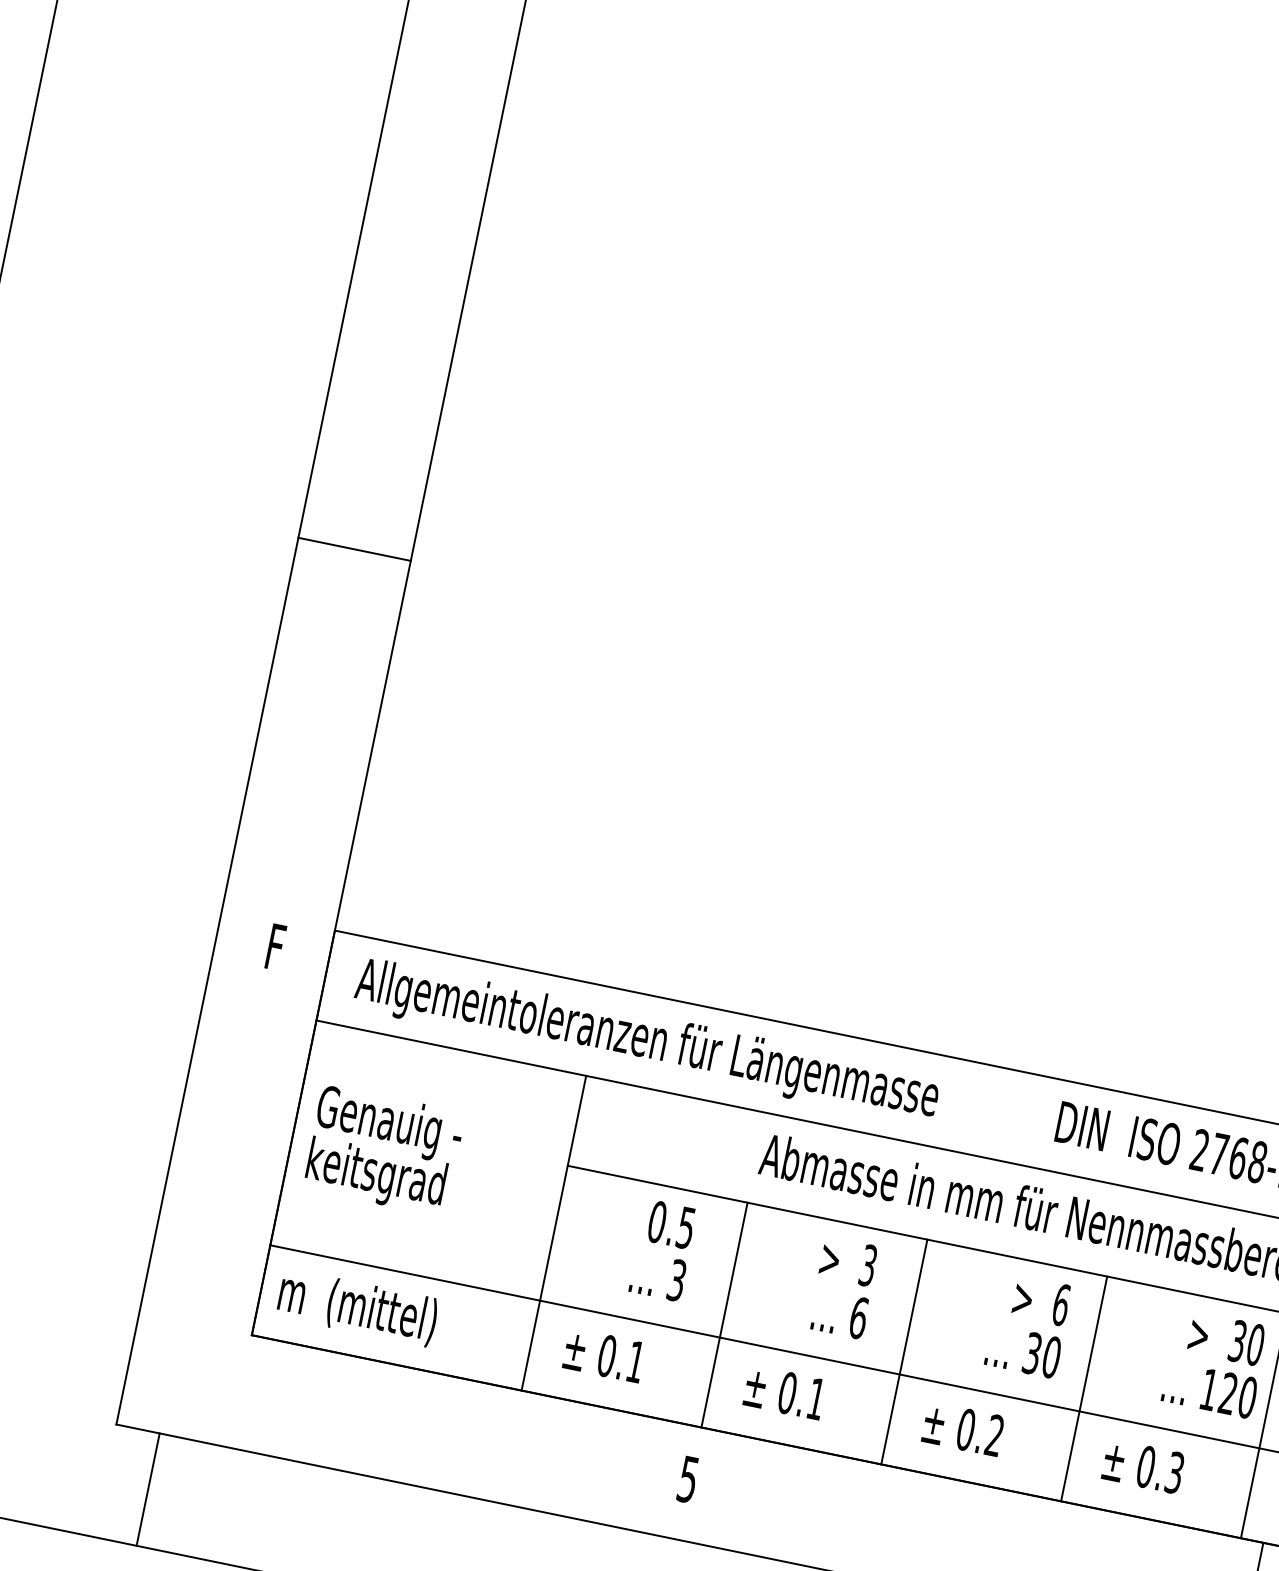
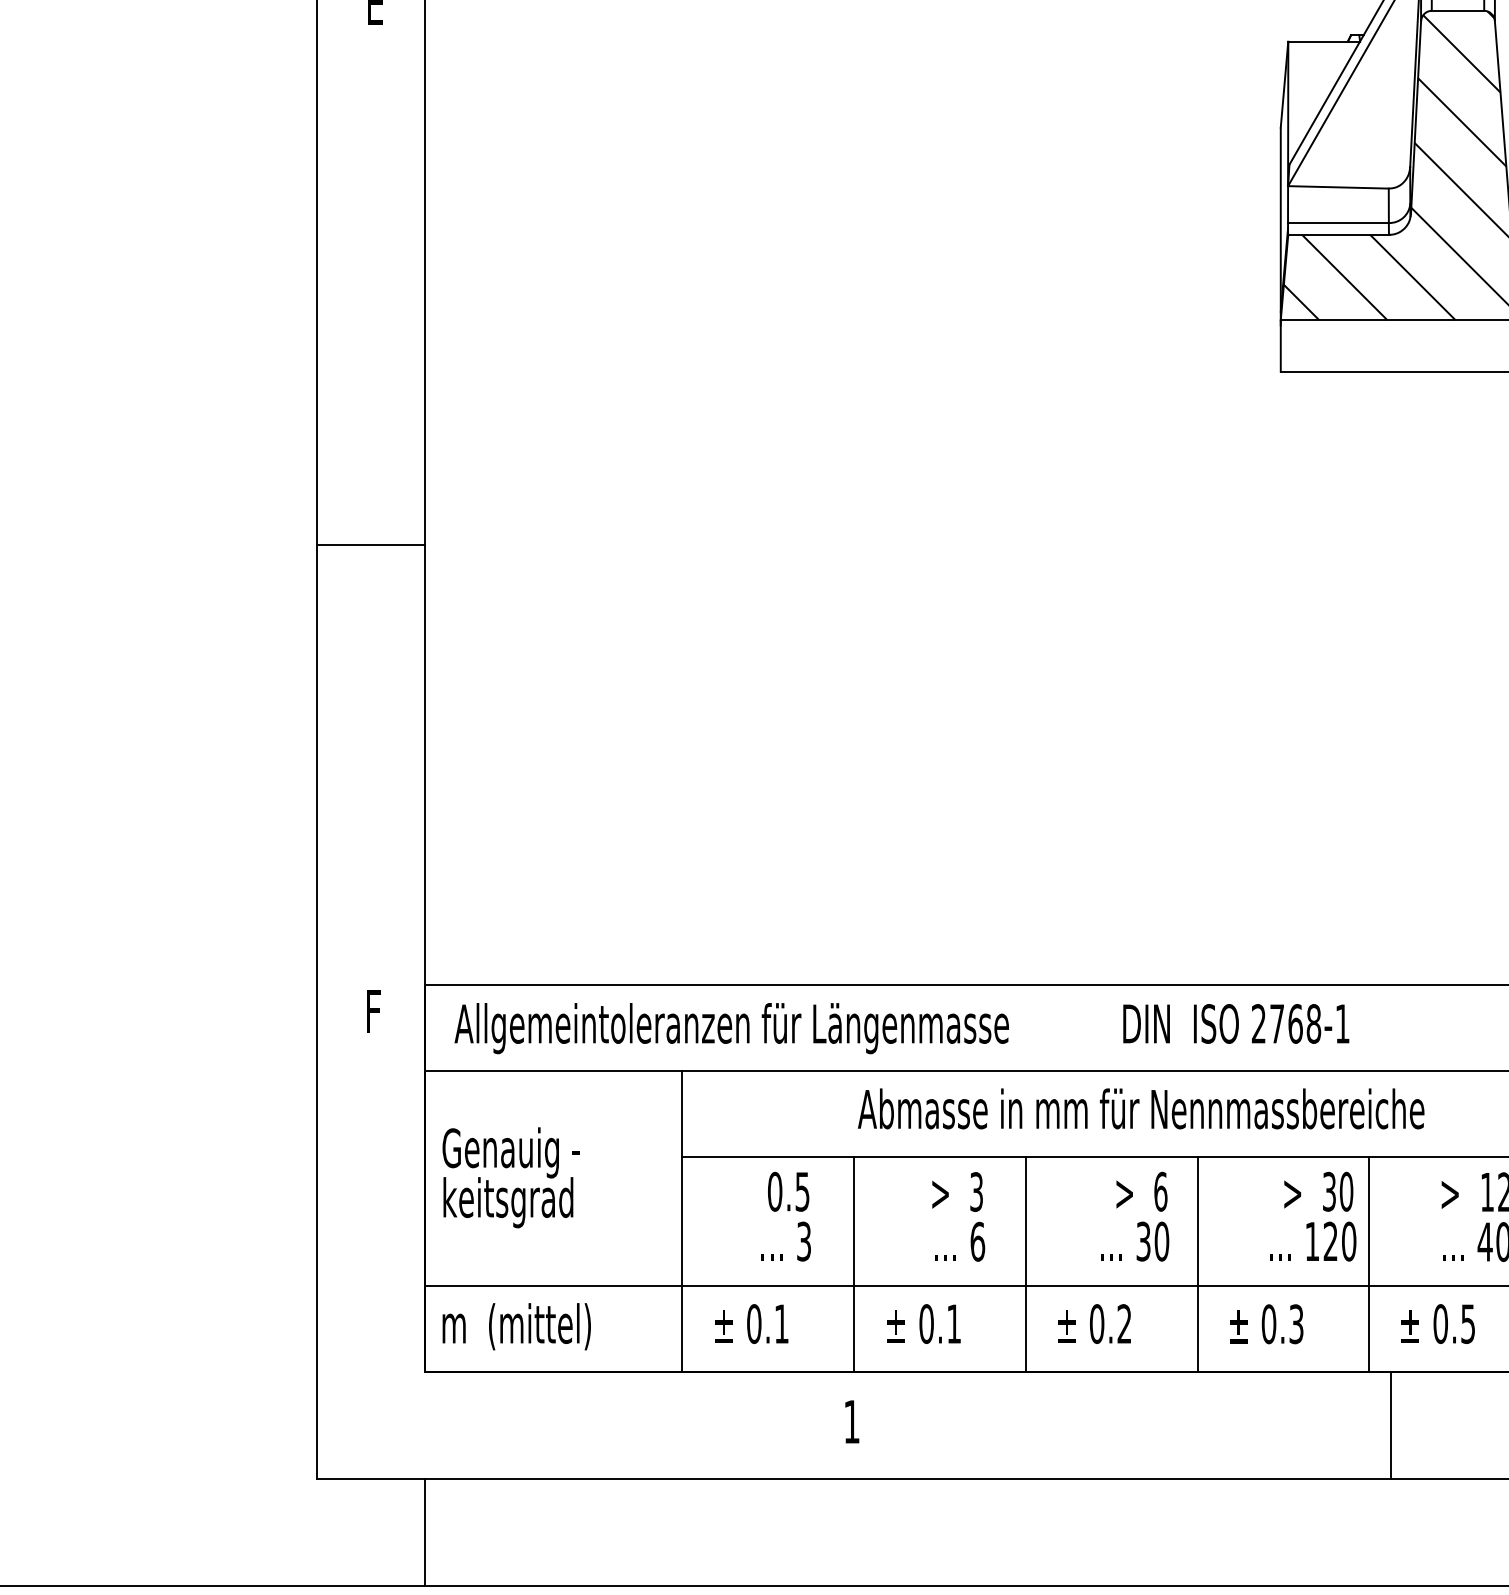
line: (353, 549) -> (370, 545), moved
text: (687, 1480) -> (851, 1422), 5 -> 1
line: (147, 1489) -> (424, 1532), moved

